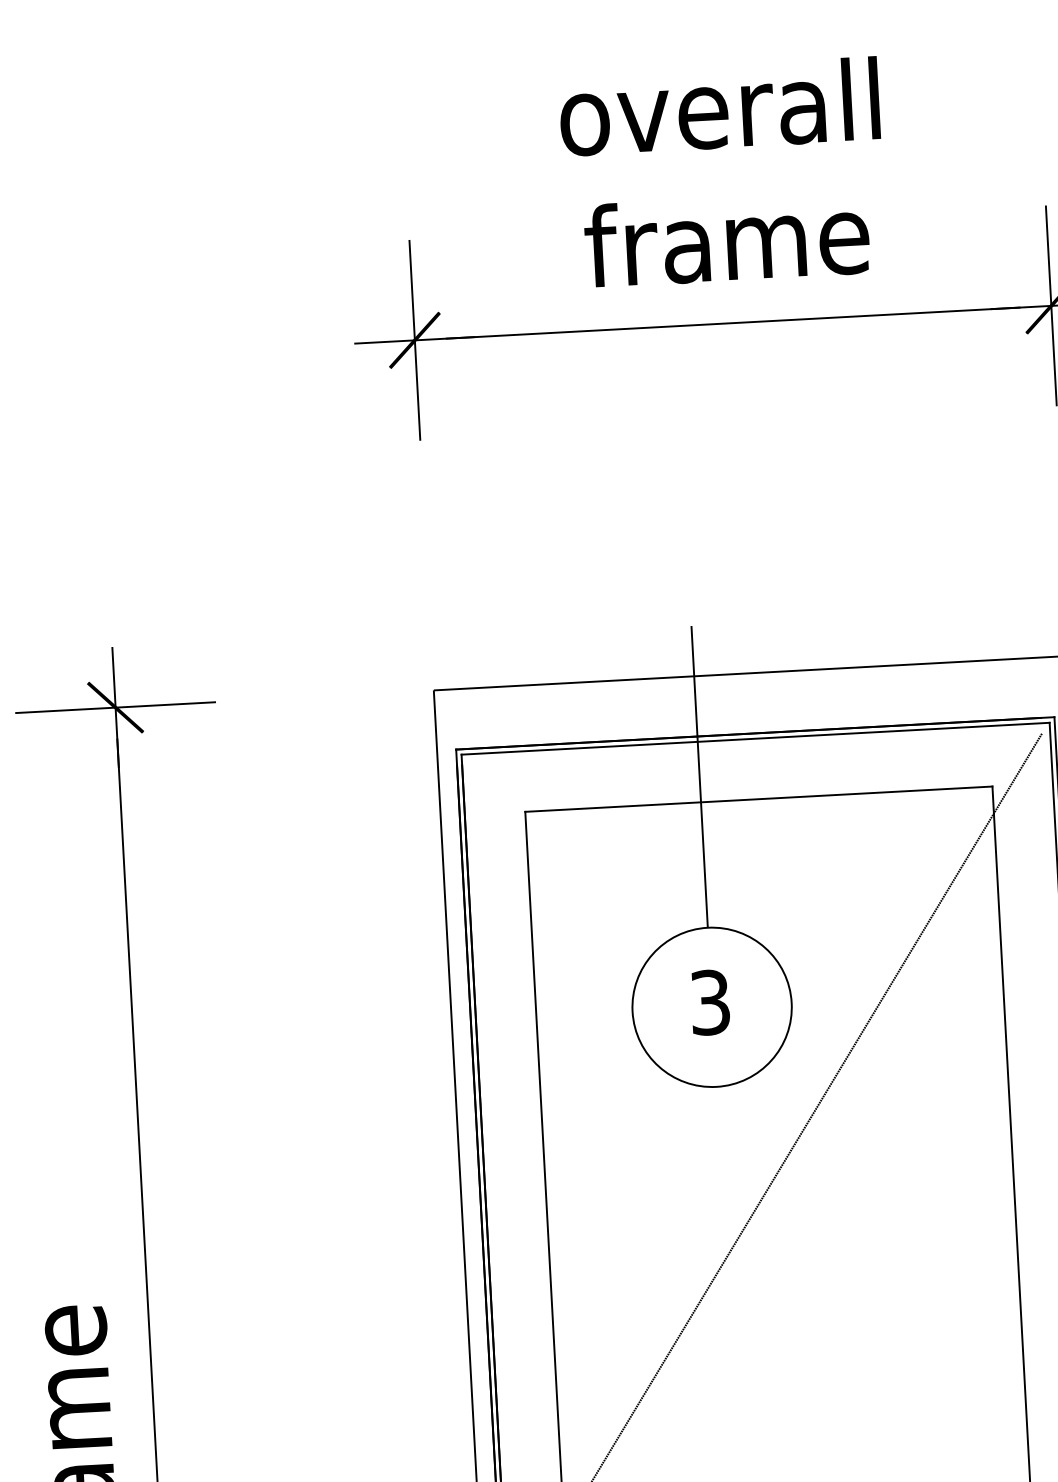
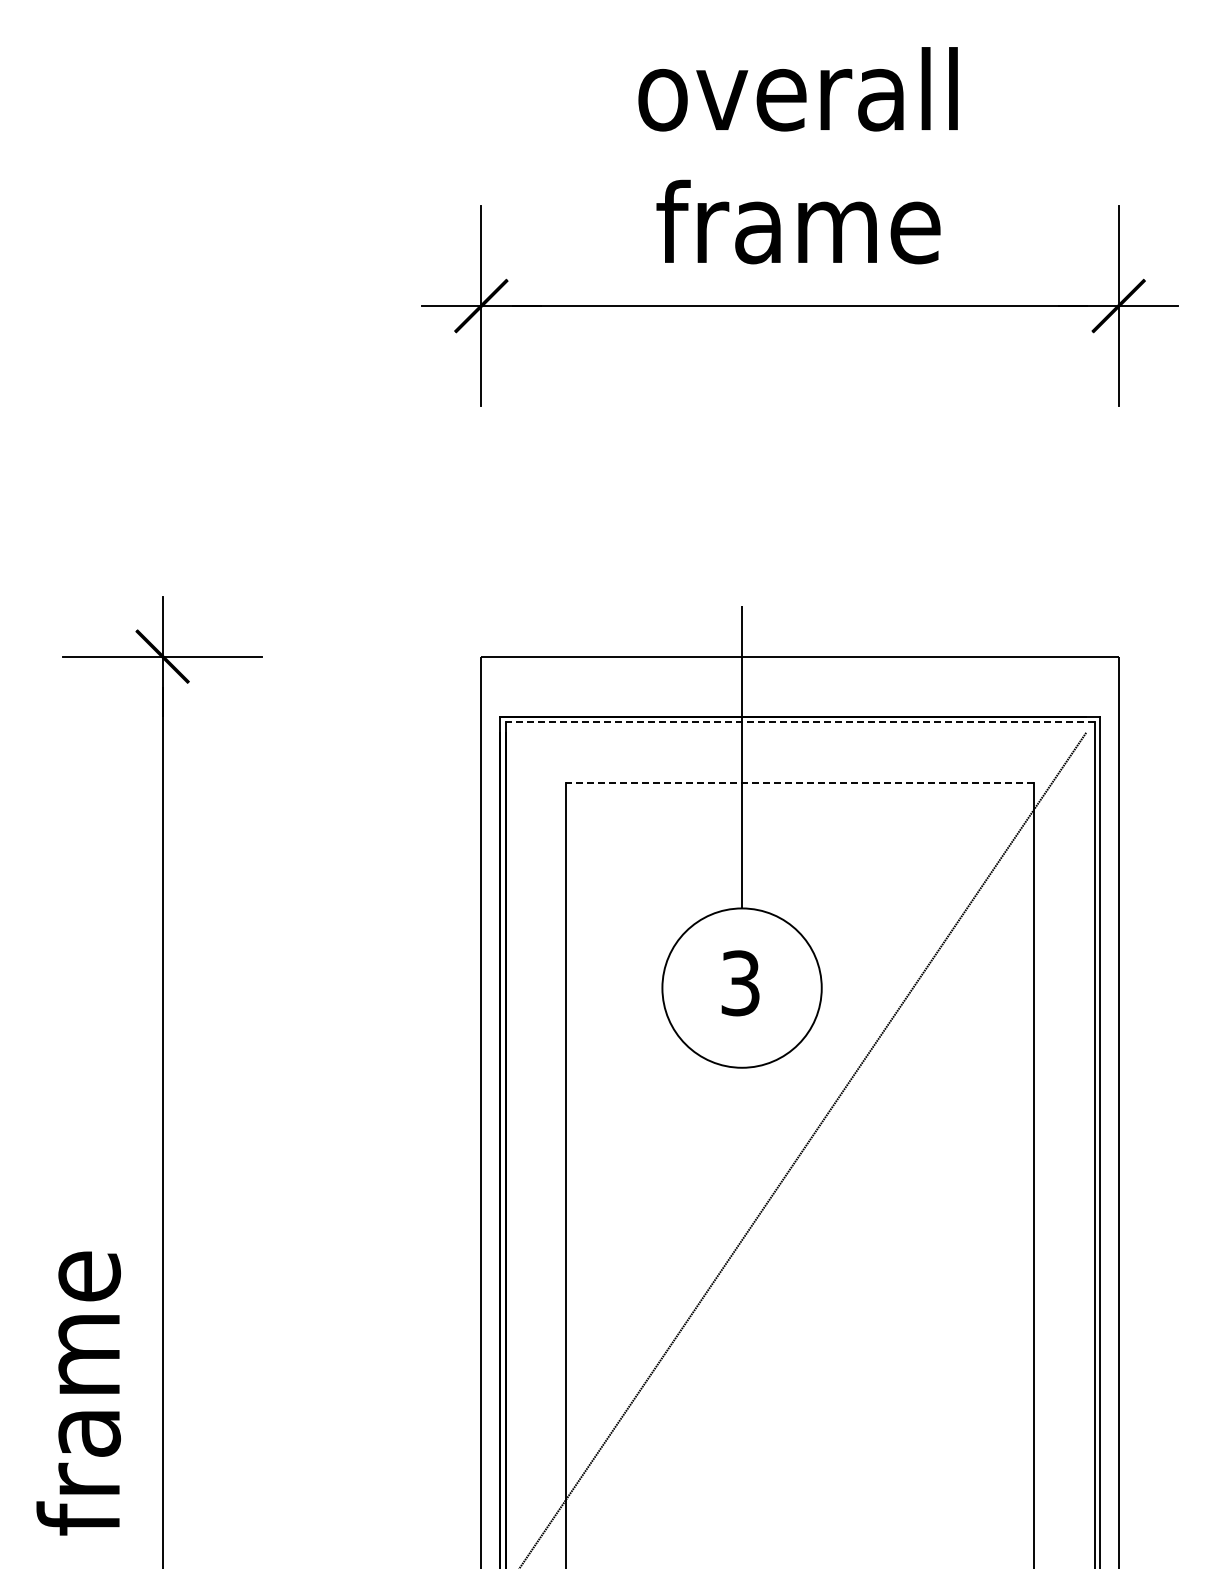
line: (755, 738) -> (799, 722), solid -> dashed
line: (759, 798) -> (800, 782), solid -> dashed

